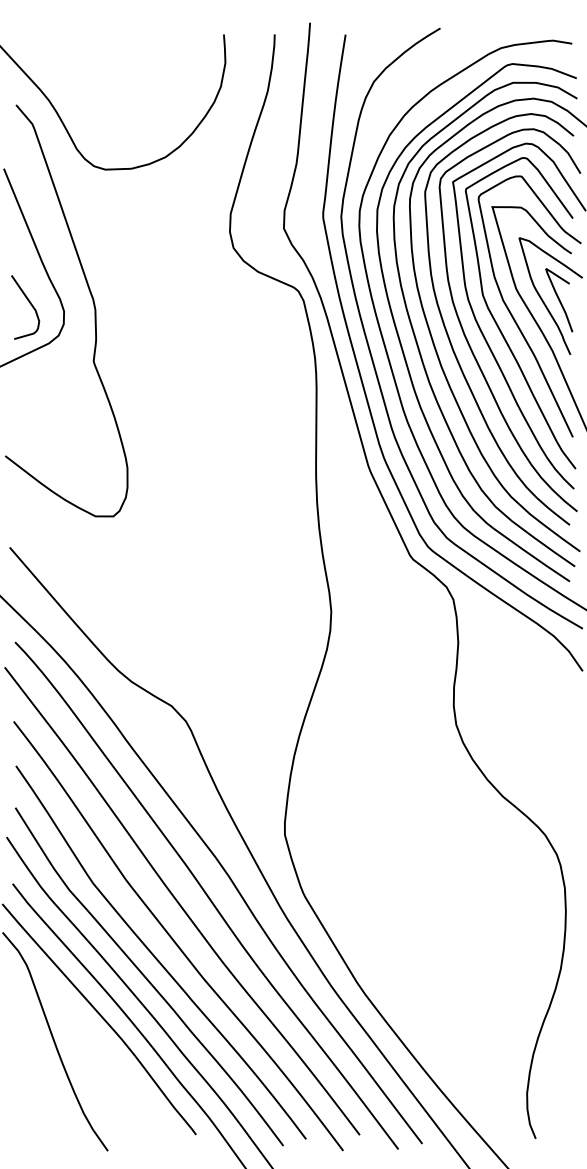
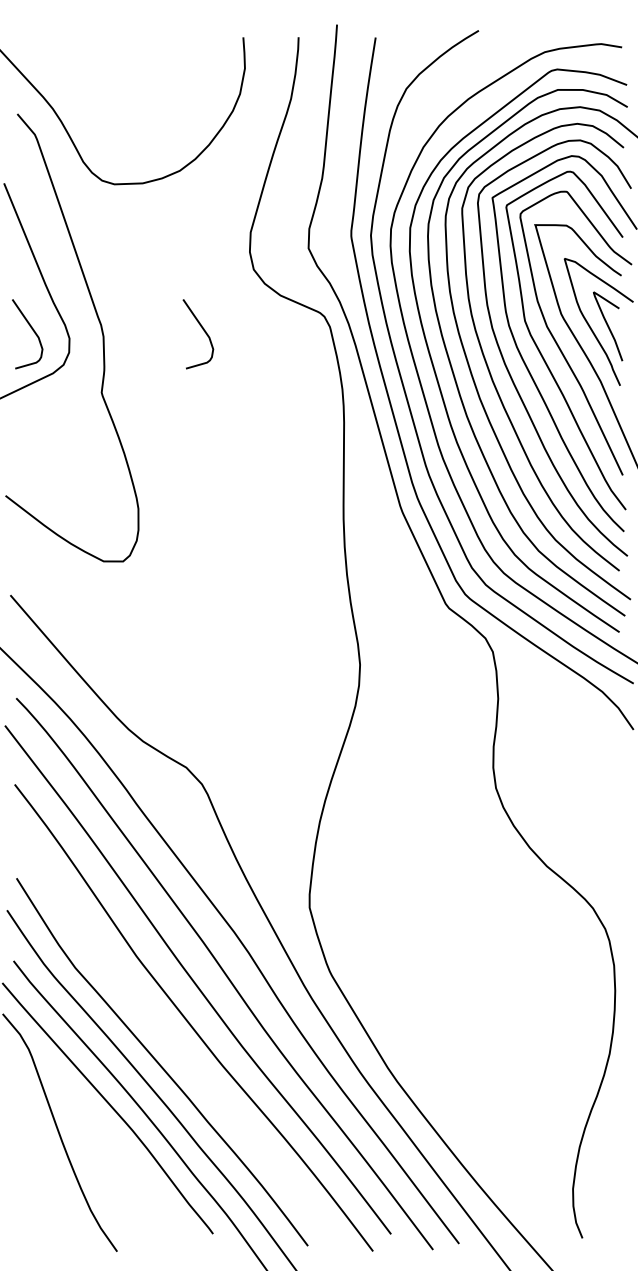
curve: (186, 303) -> (202, 329), added
curve: (155, 956) -> (168, 1040), removed

